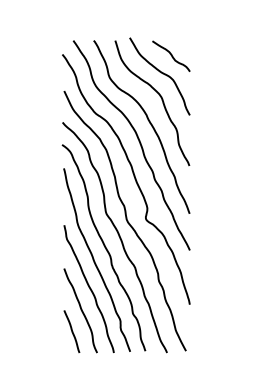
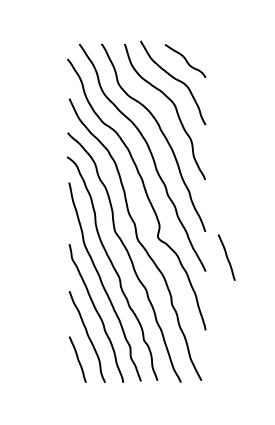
curve: (209, 237) -> (226, 257), added

